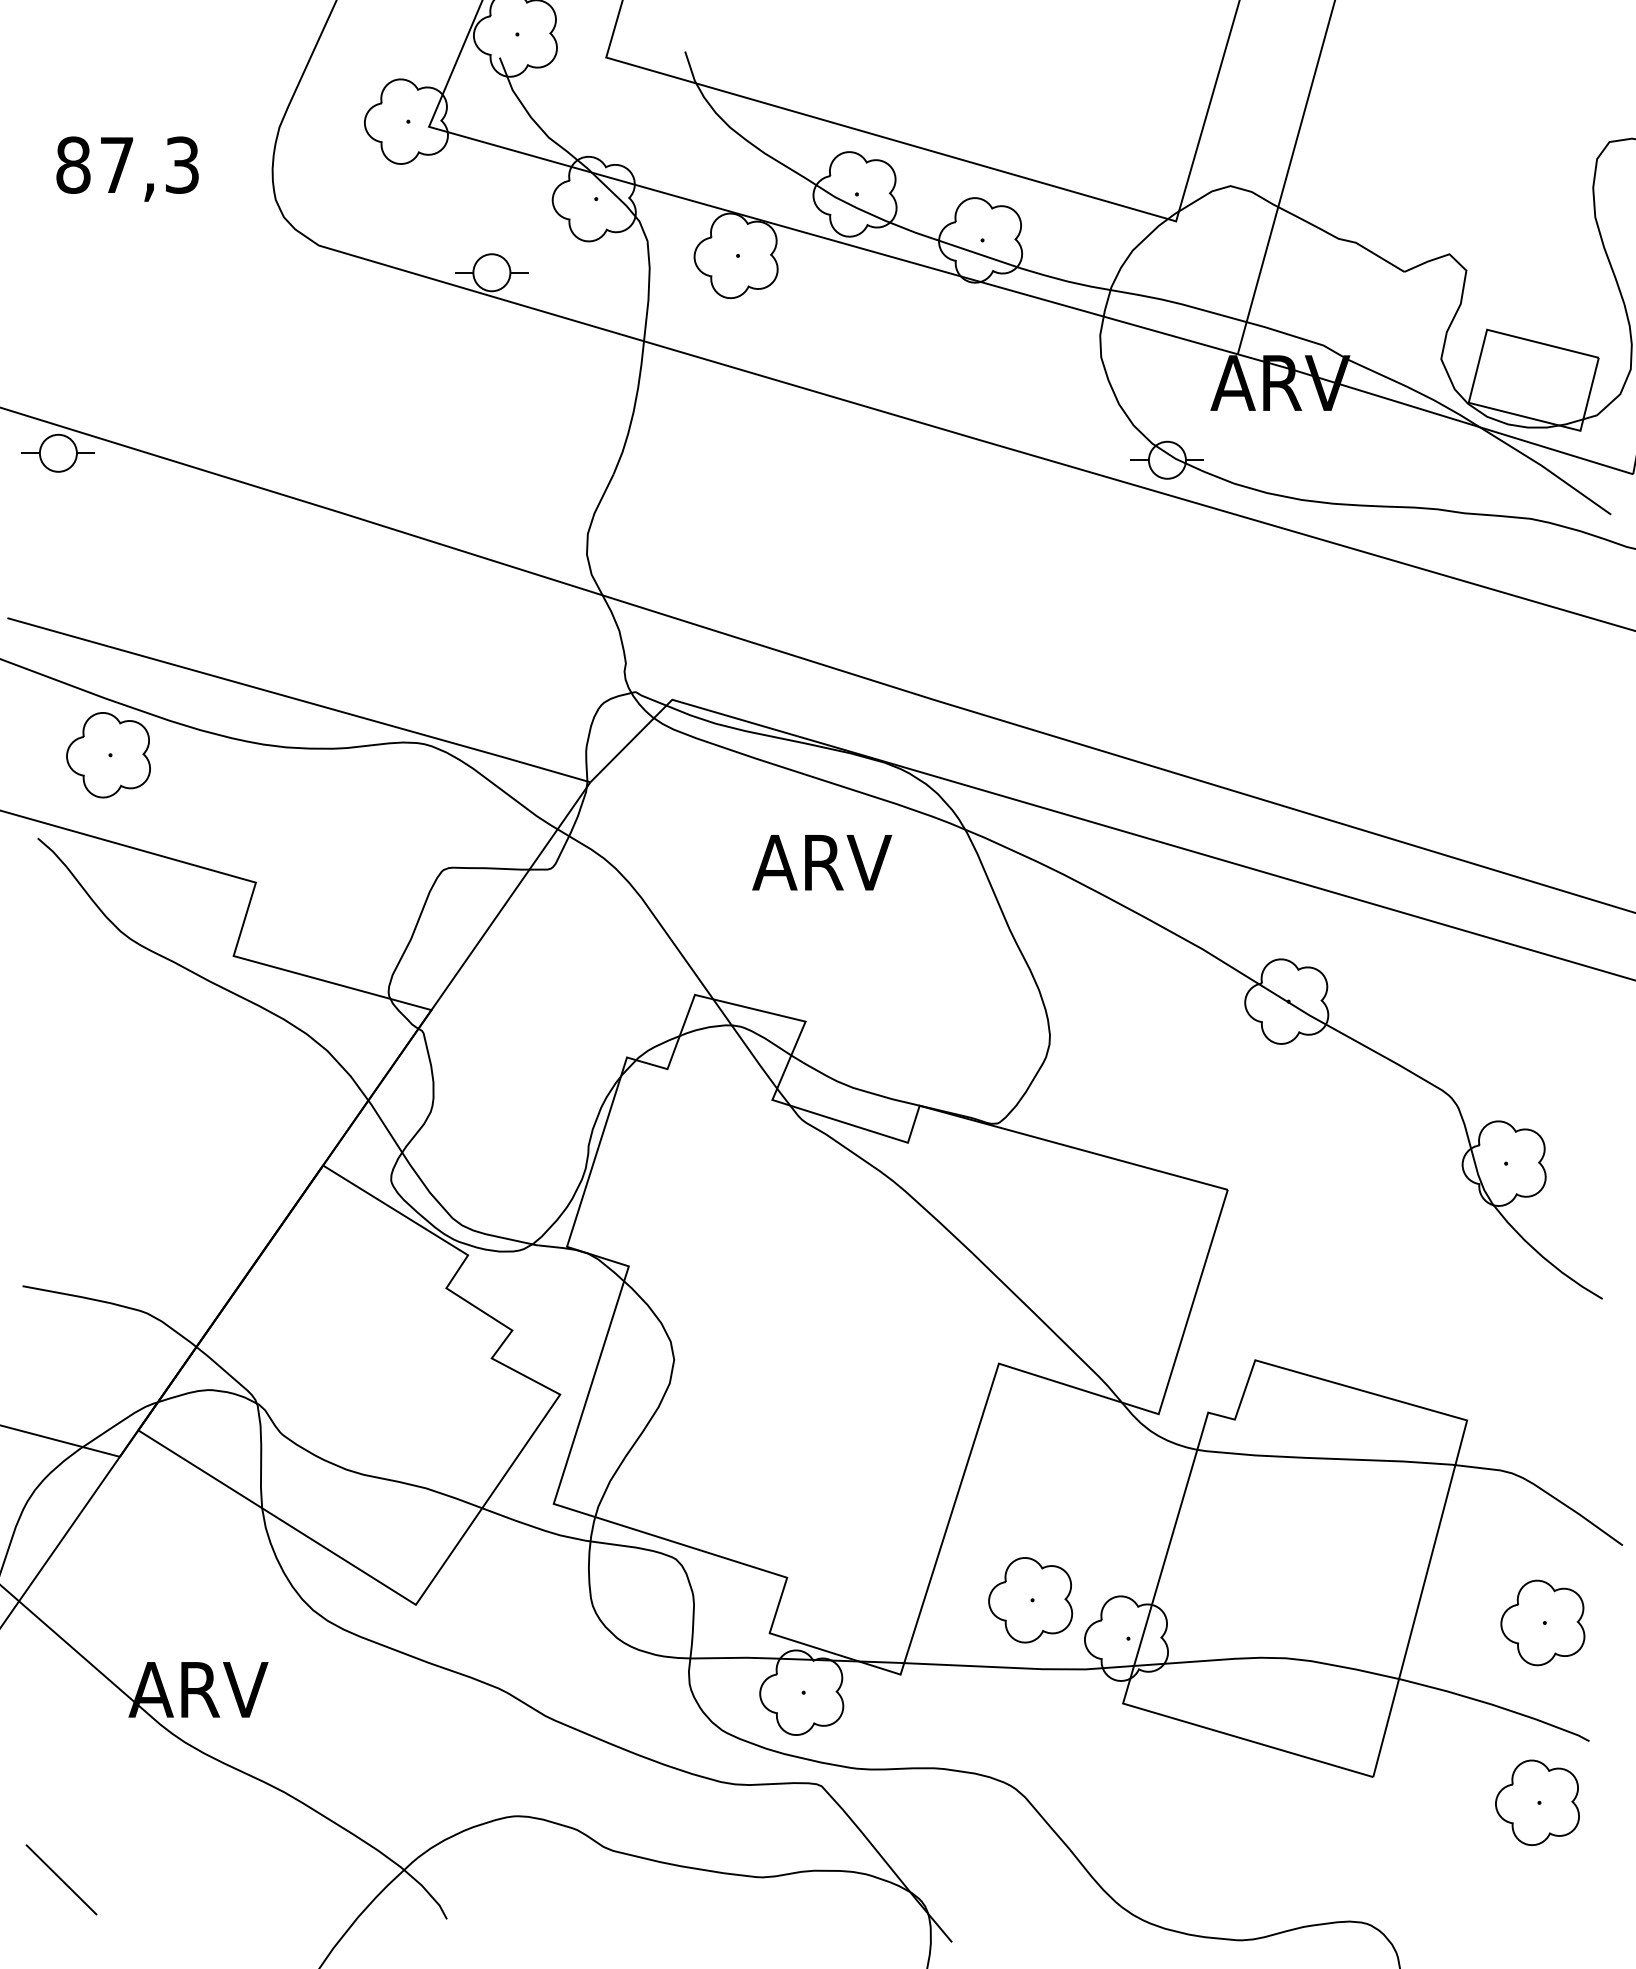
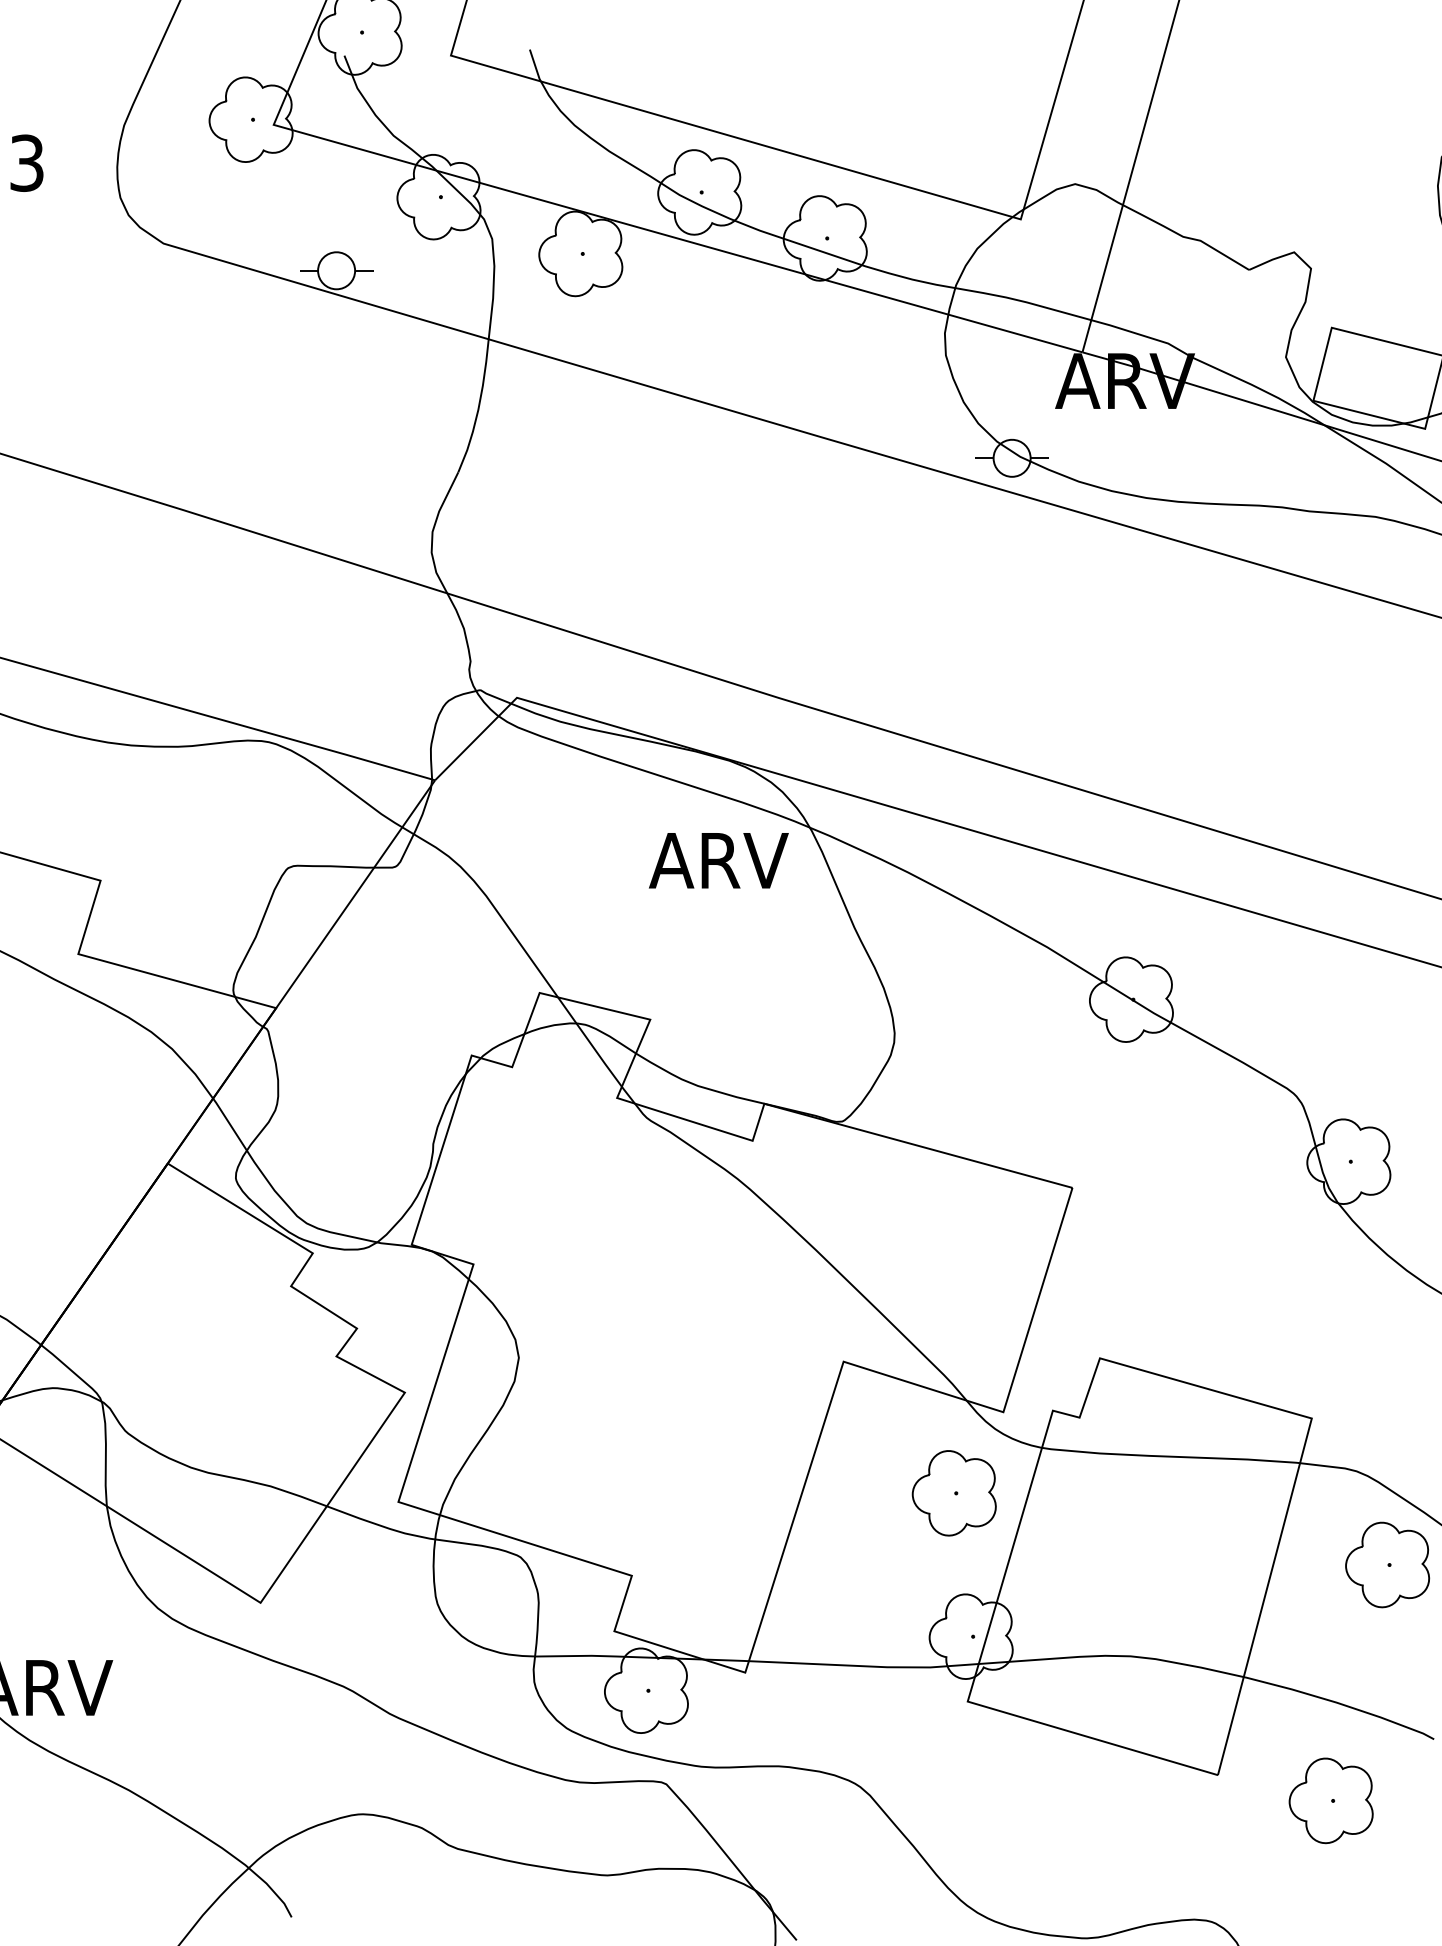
text: (822, 862) -> (719, 860), moved
part: (1030, 1600) -> (954, 1493), moved
part: (1542, 1622) -> (1387, 1564), moved
part: (1537, 1802) -> (1331, 1800), moved

